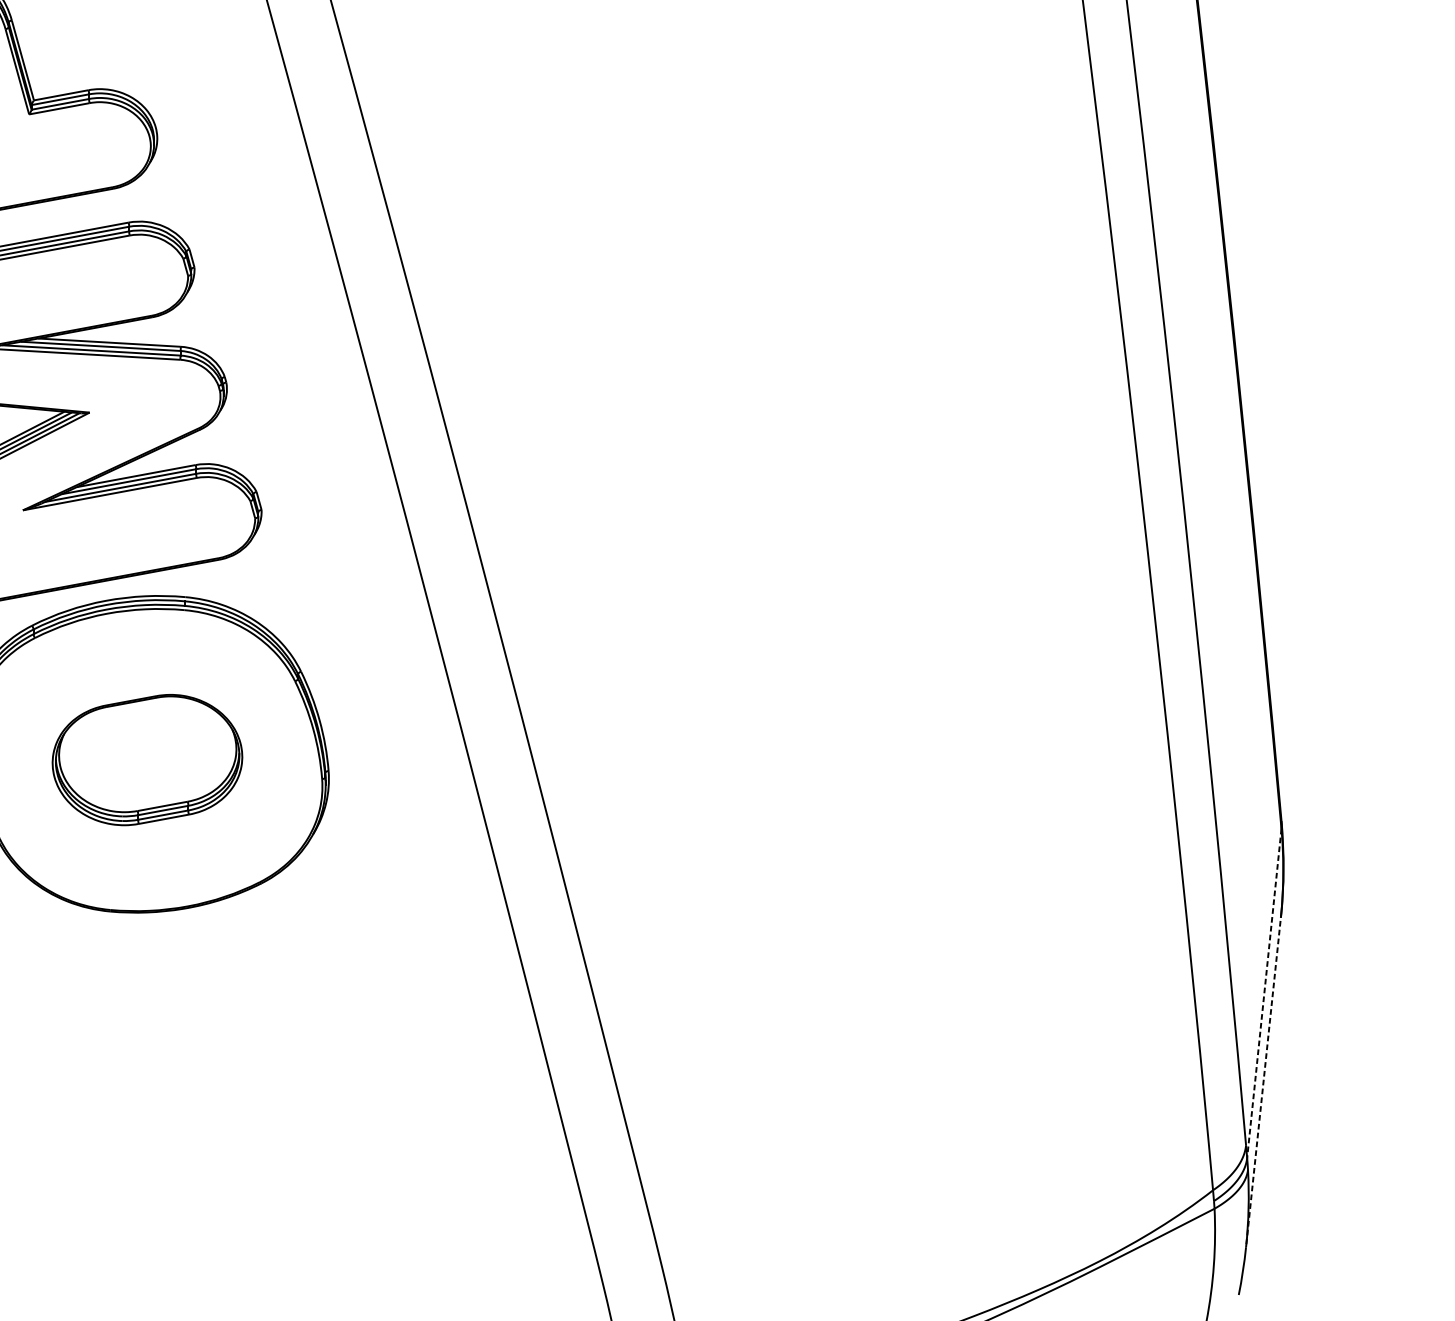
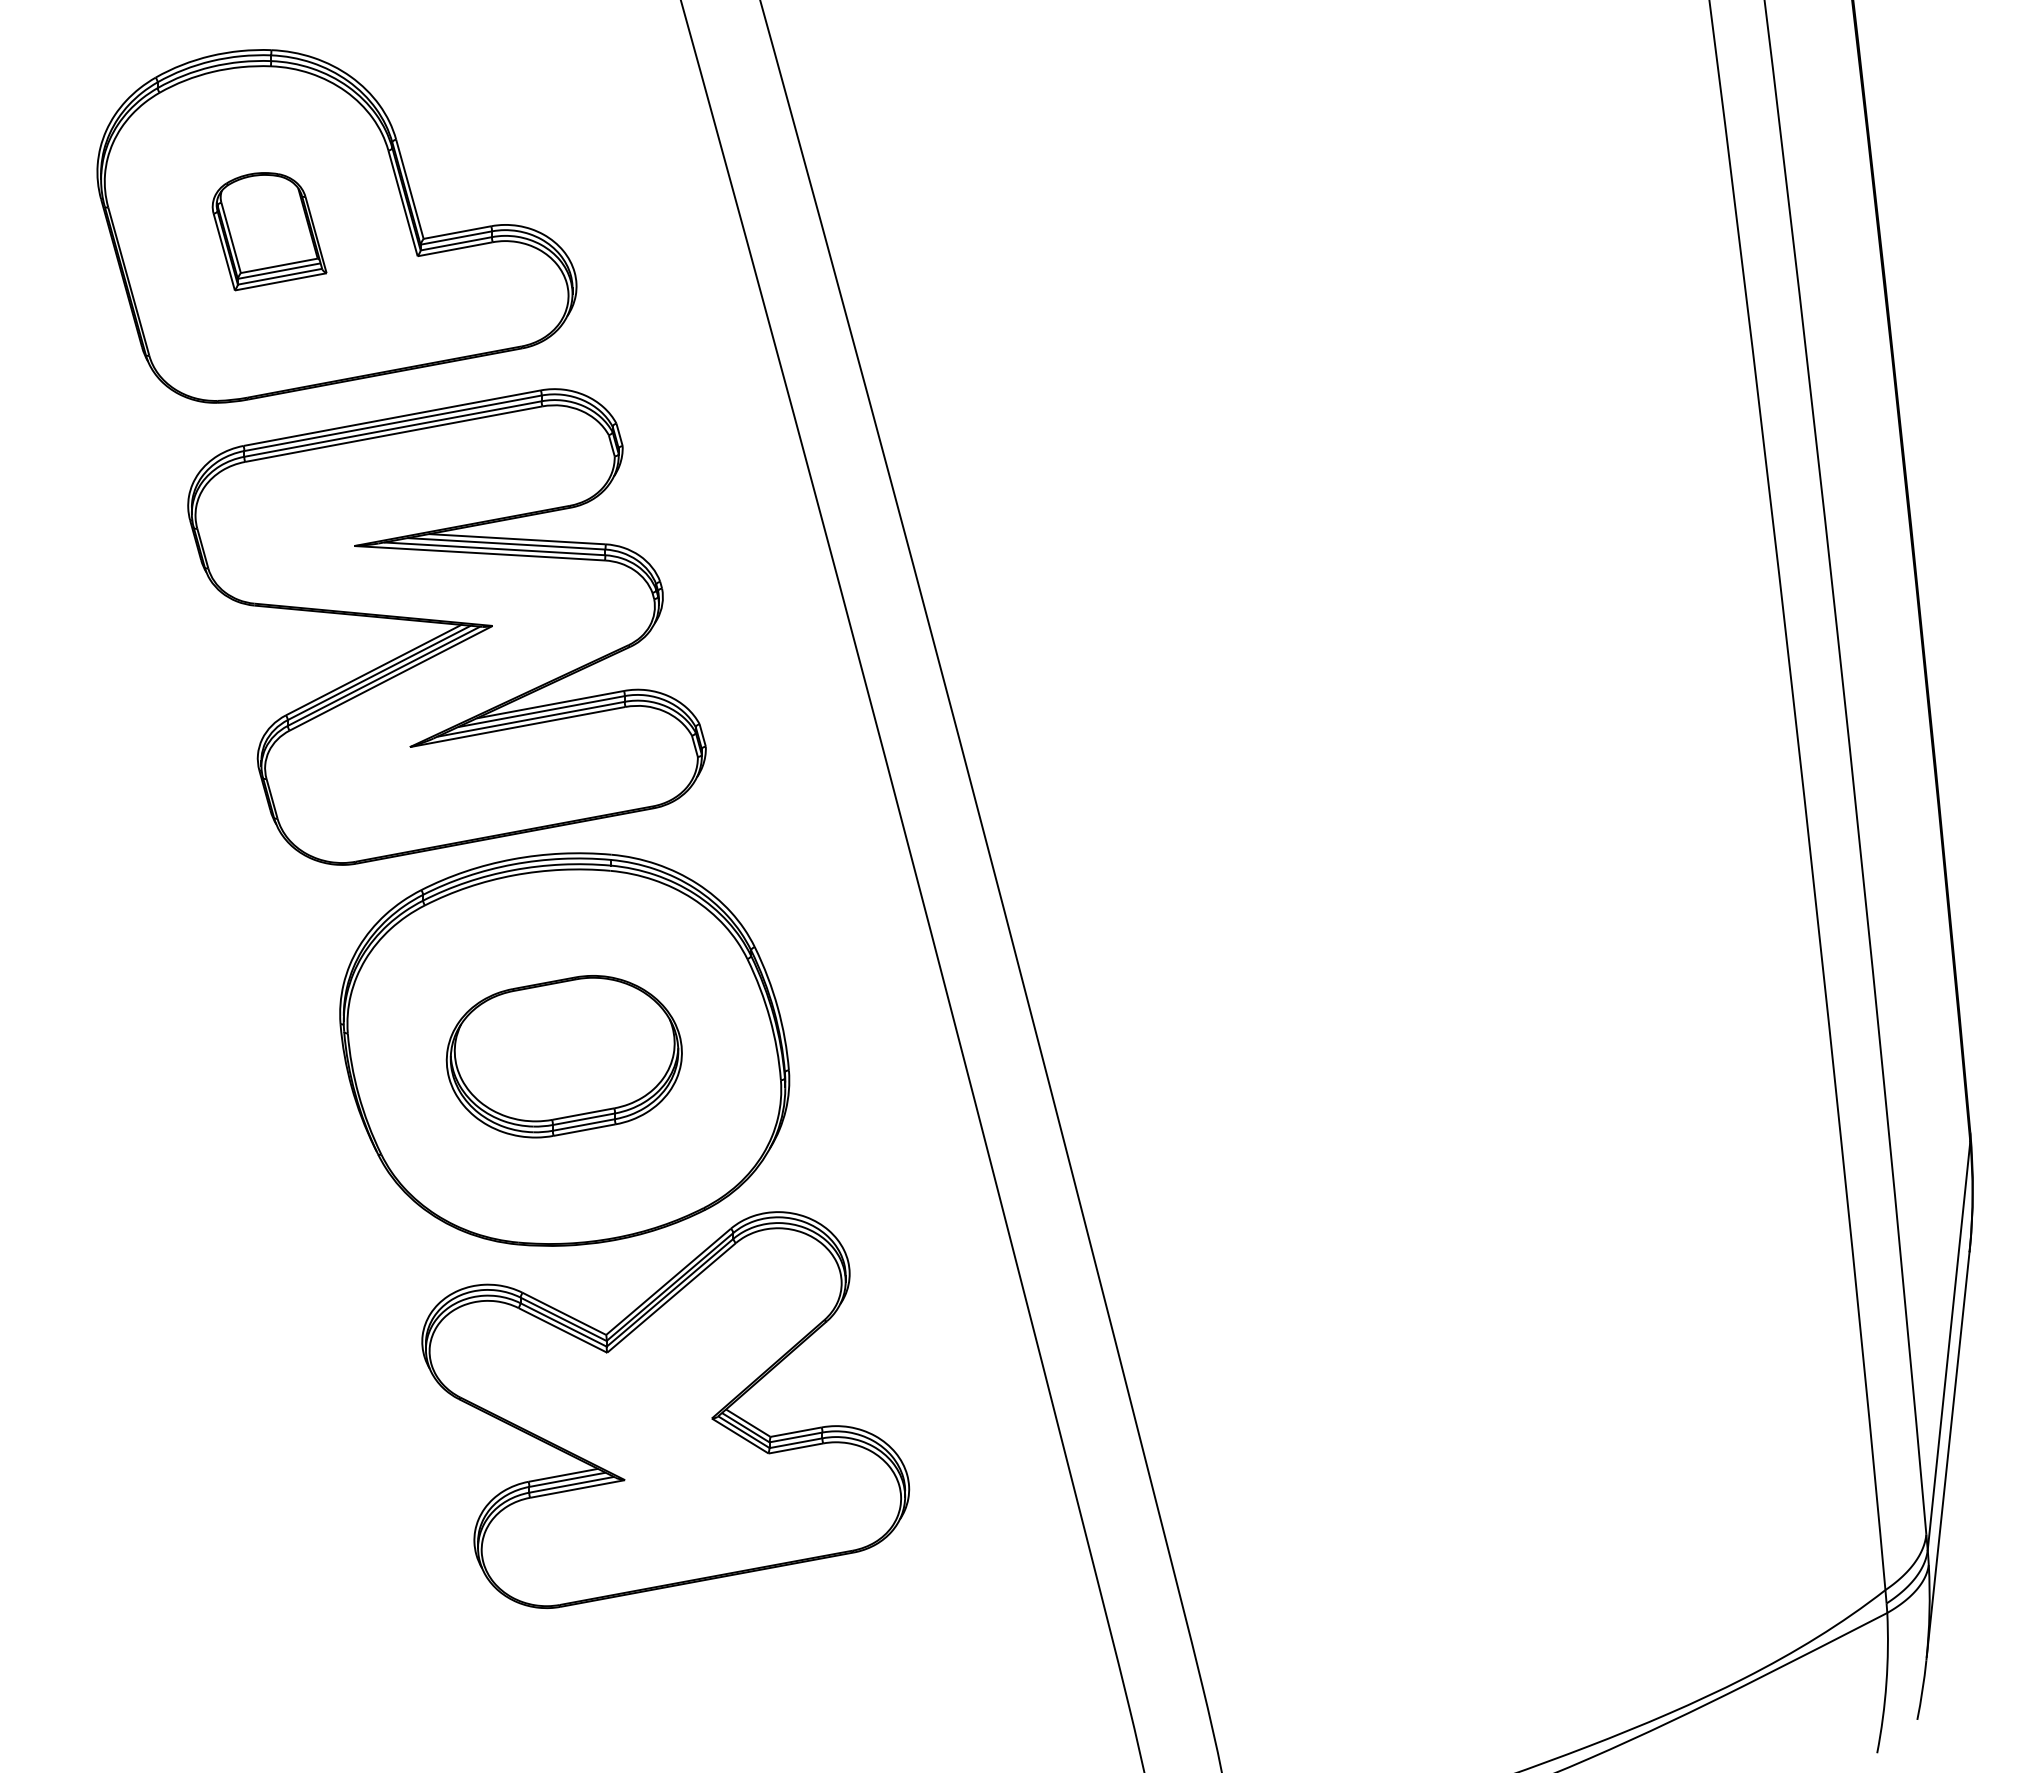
line: (1263, 993) -> (1948, 1346), dashed -> solid
part: (229, 1044) -> (665, 1409), added
line: (1263, 1080) -> (1948, 1454), dashed -> solid

